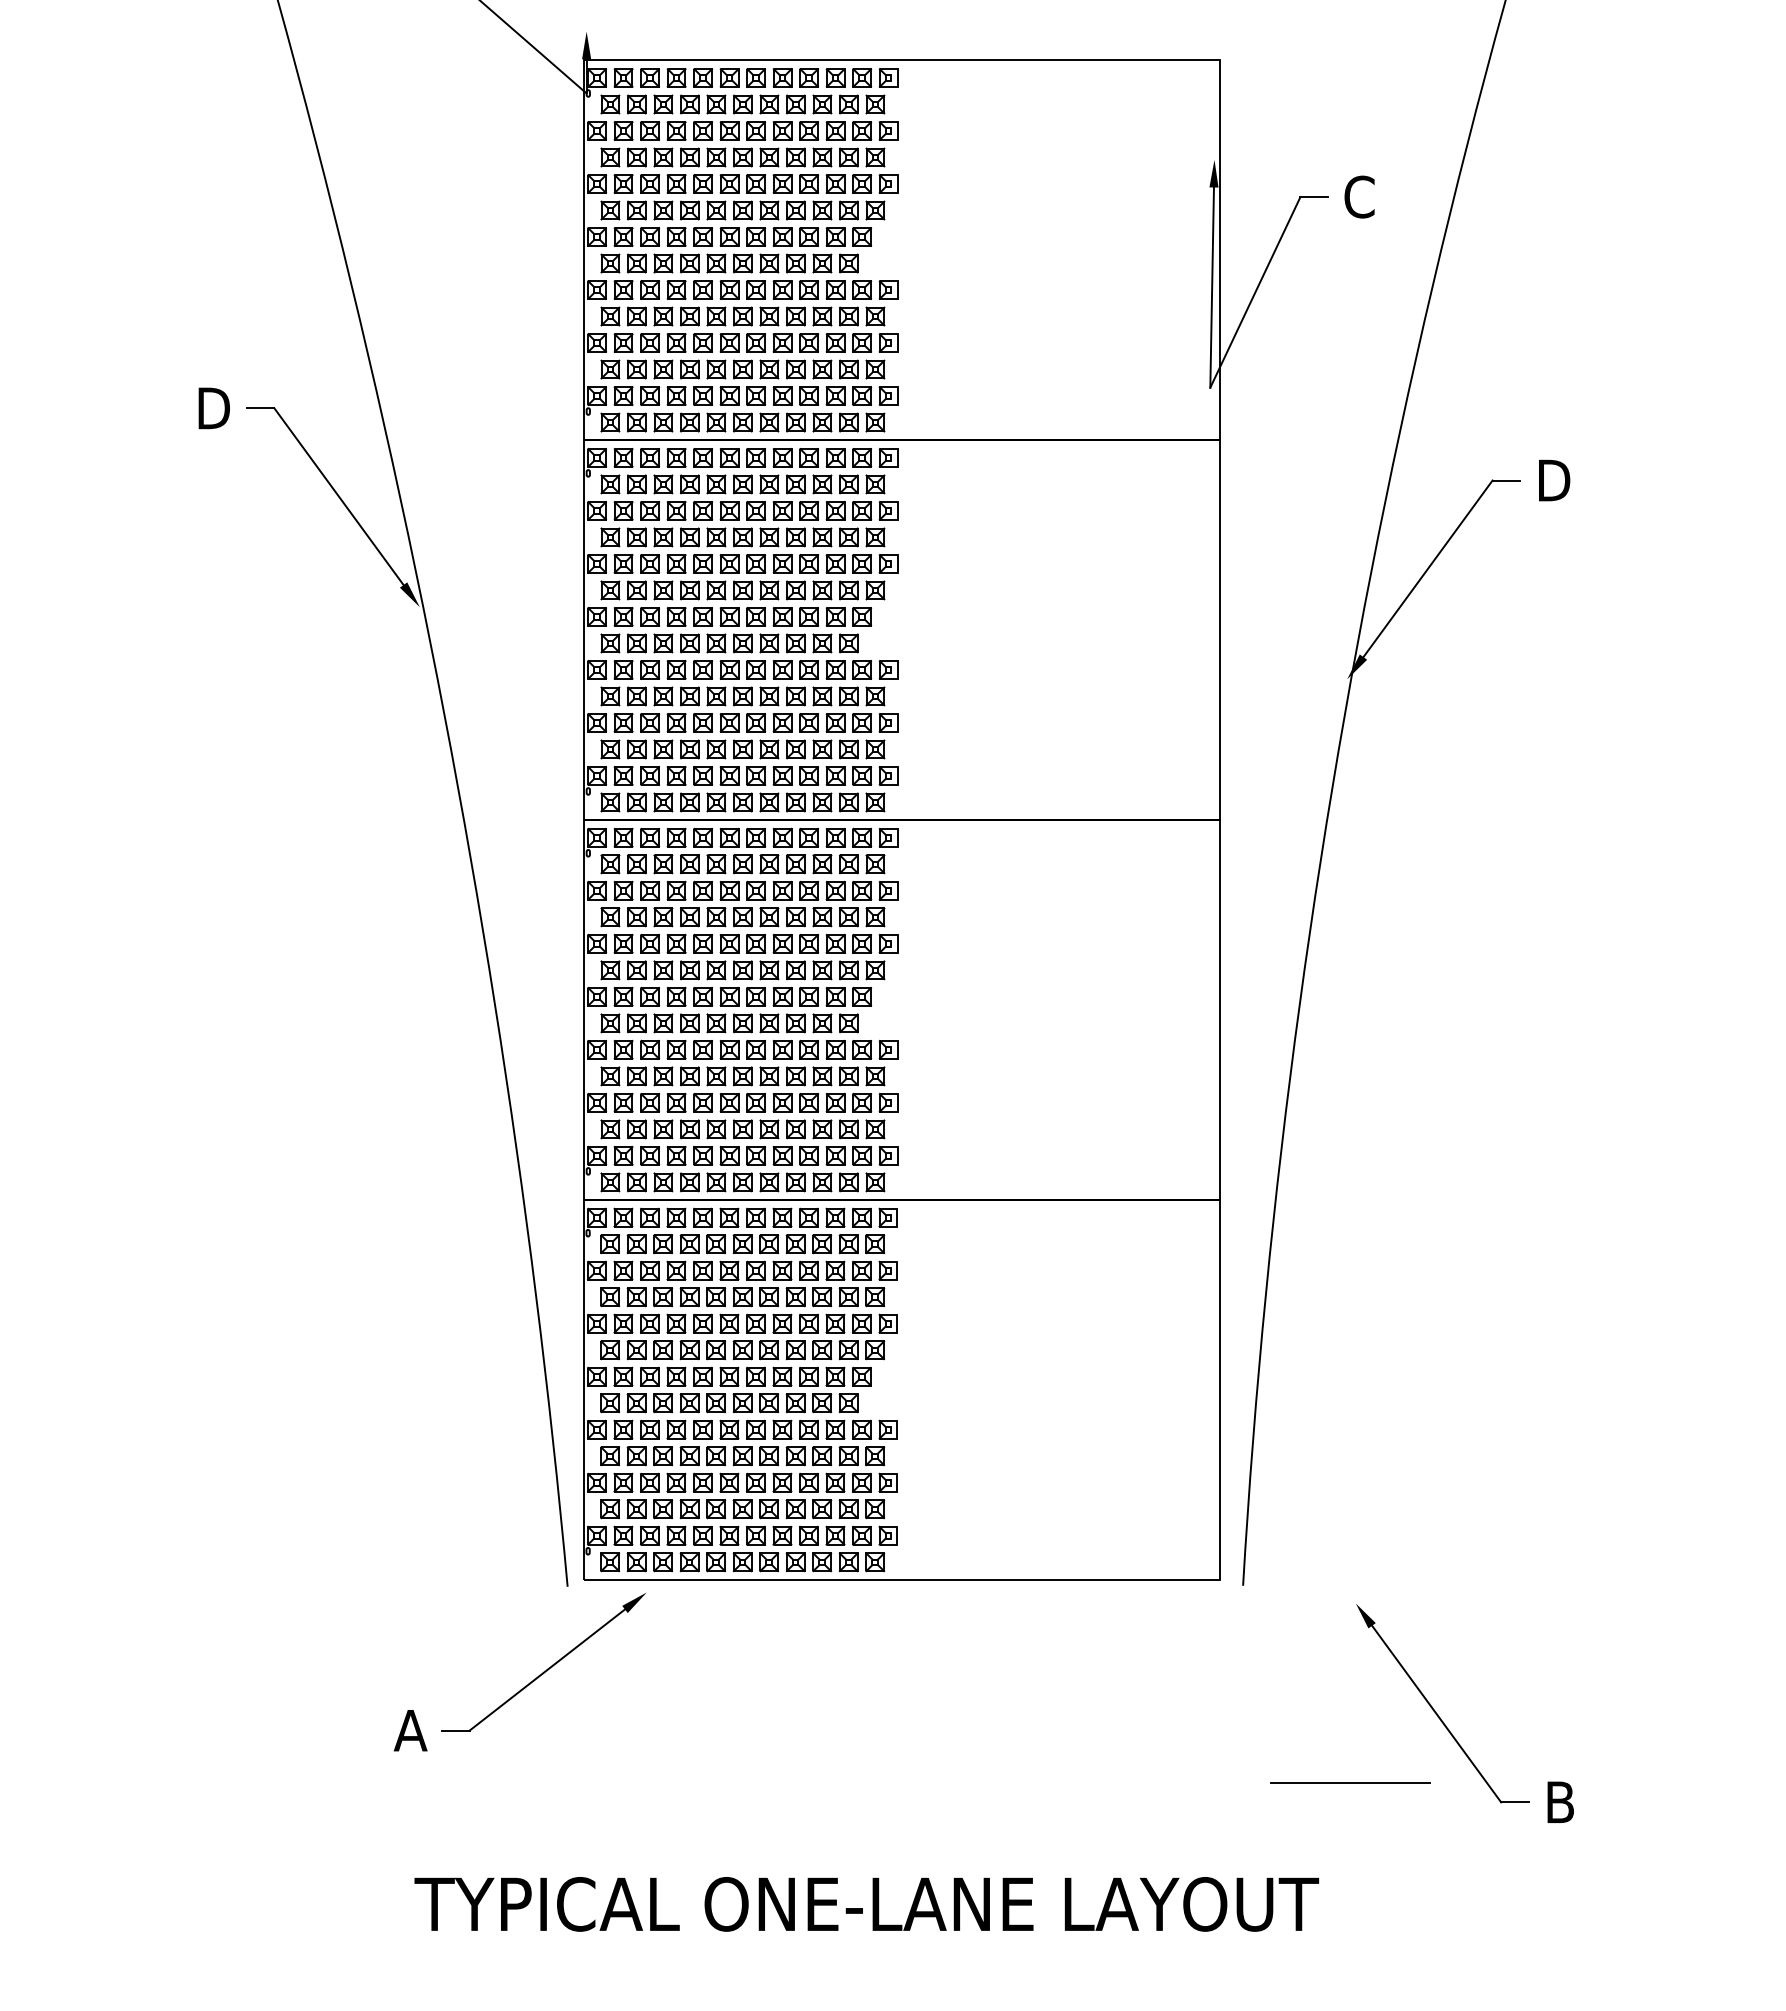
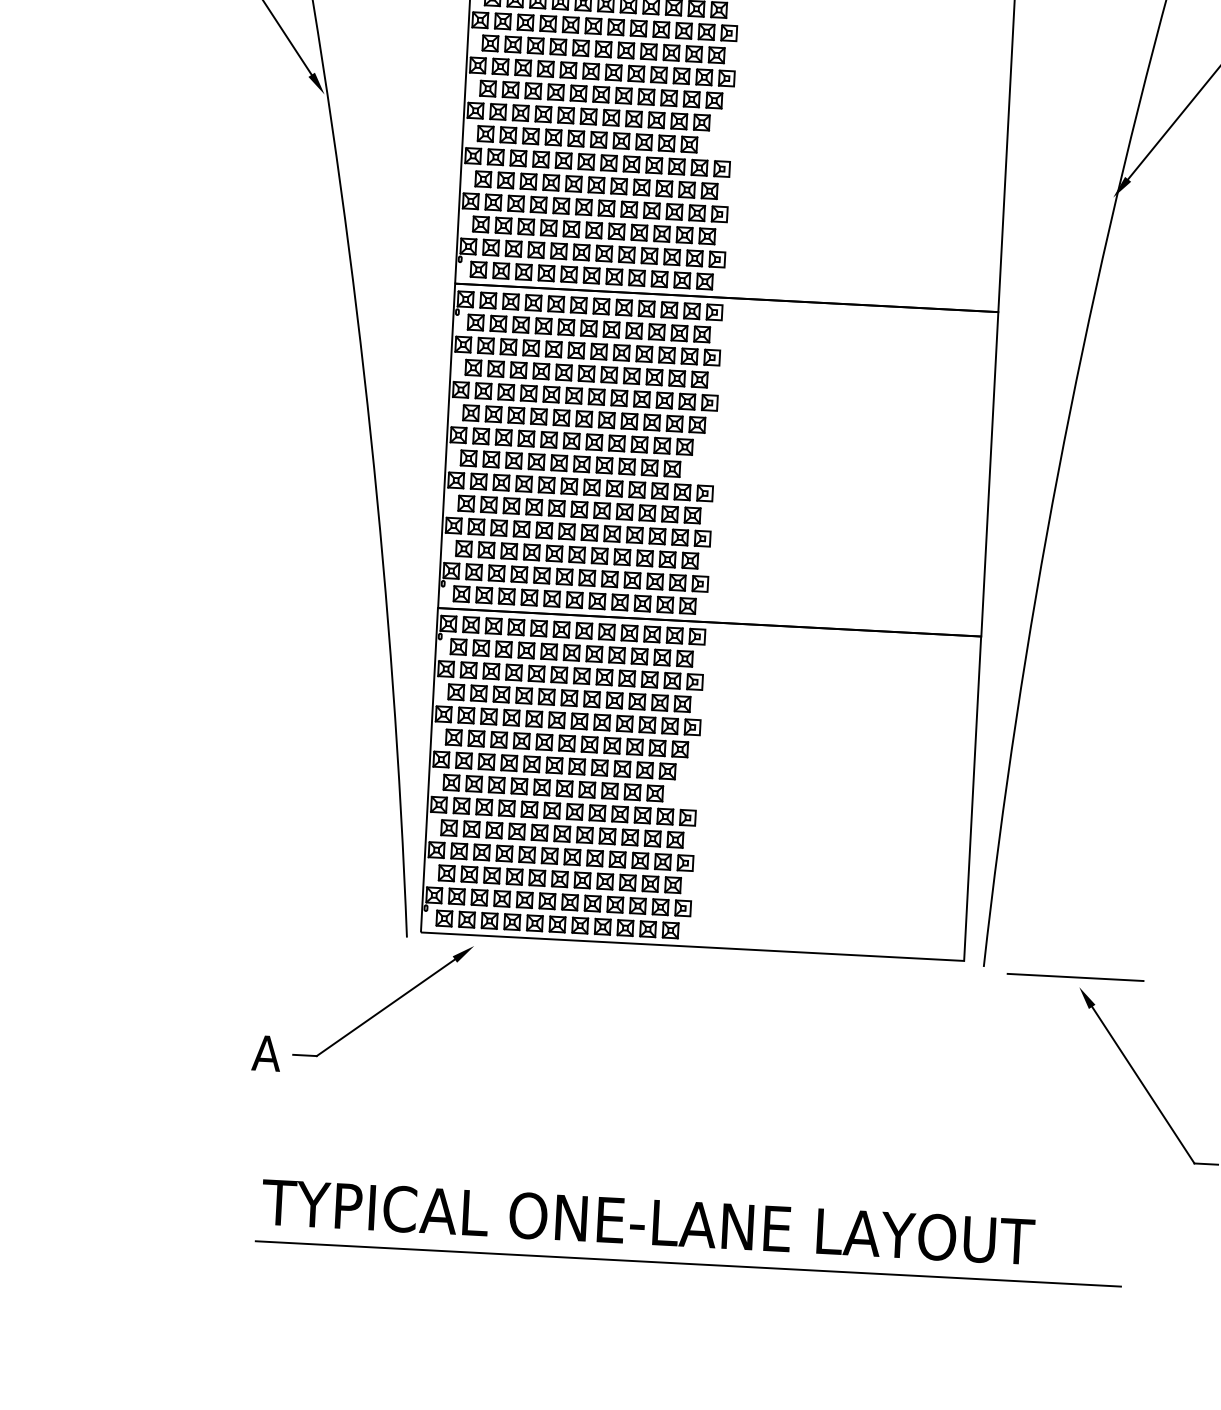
line: (1350, 1782) -> (1075, 976), moved
line: (915, 1950) -> (687, 1263), added

